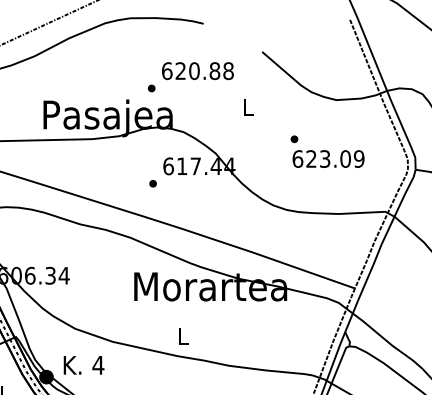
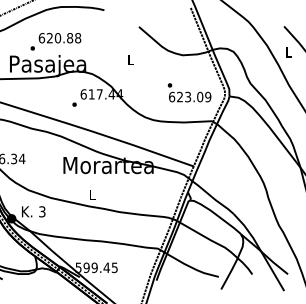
text: (190, 76) -> (55, 41), moved
text: (327, 151) -> (189, 92), moved
text: (97, 364) -> (41, 211), 4 -> 3

